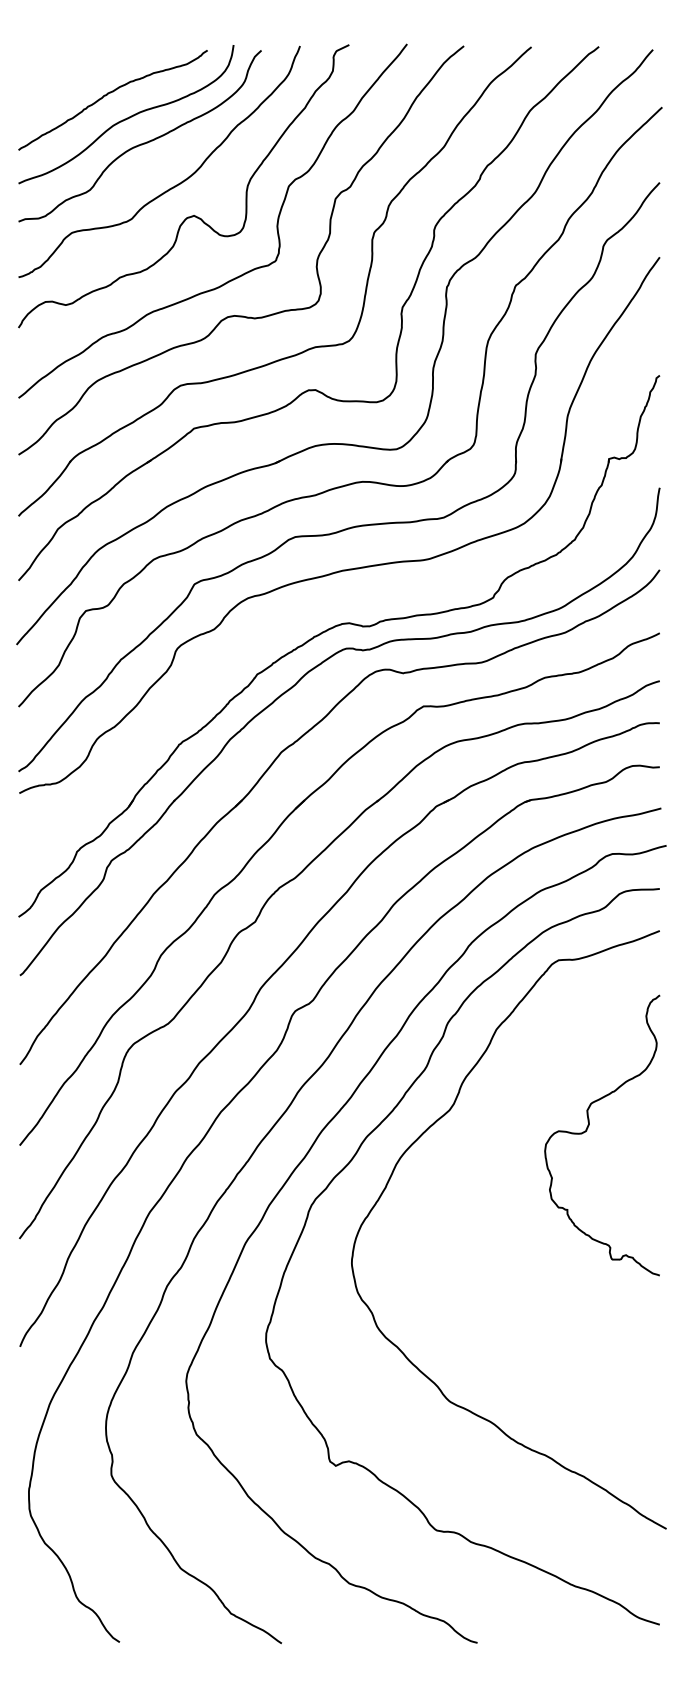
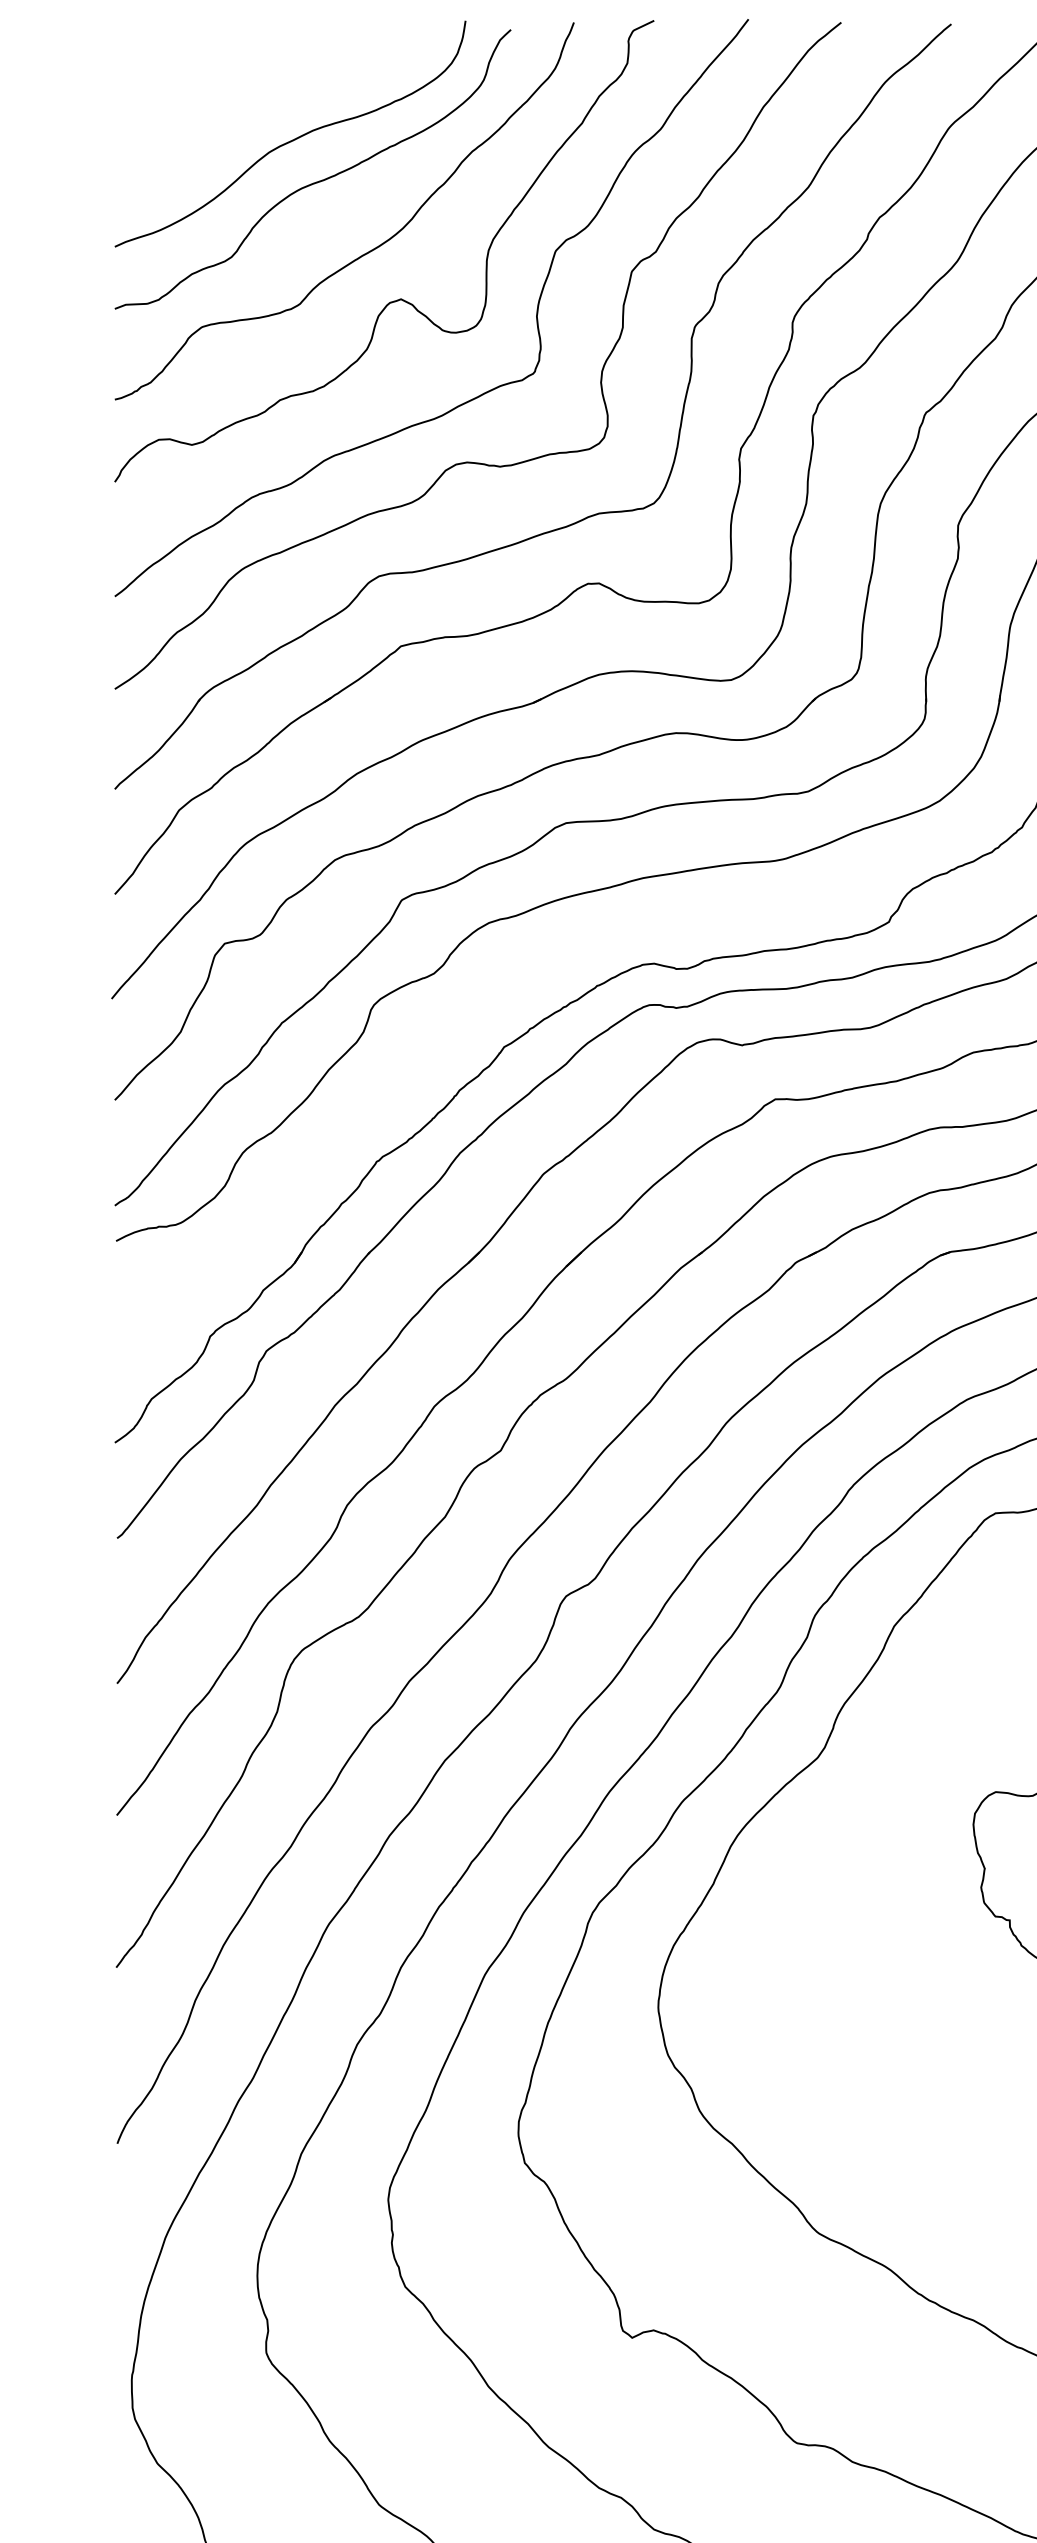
curve: (107, 95) -> (259, 103), removed

